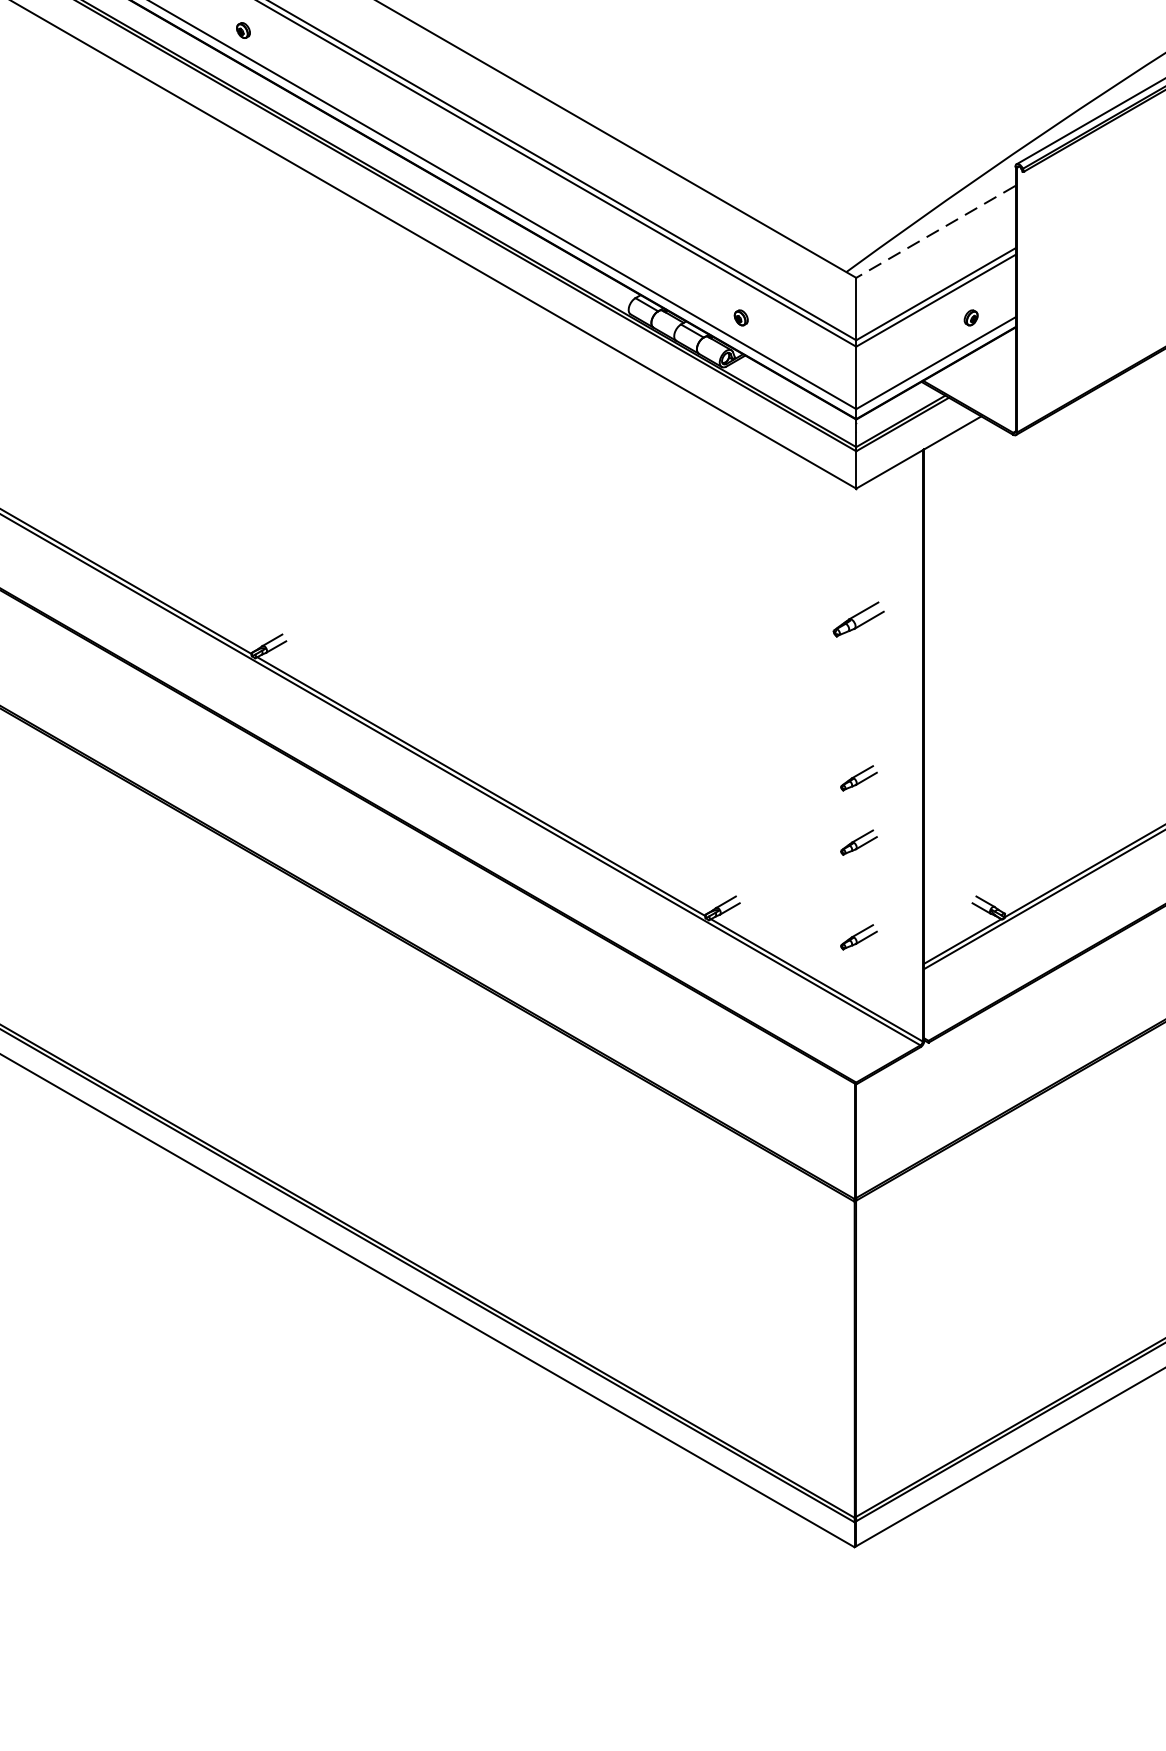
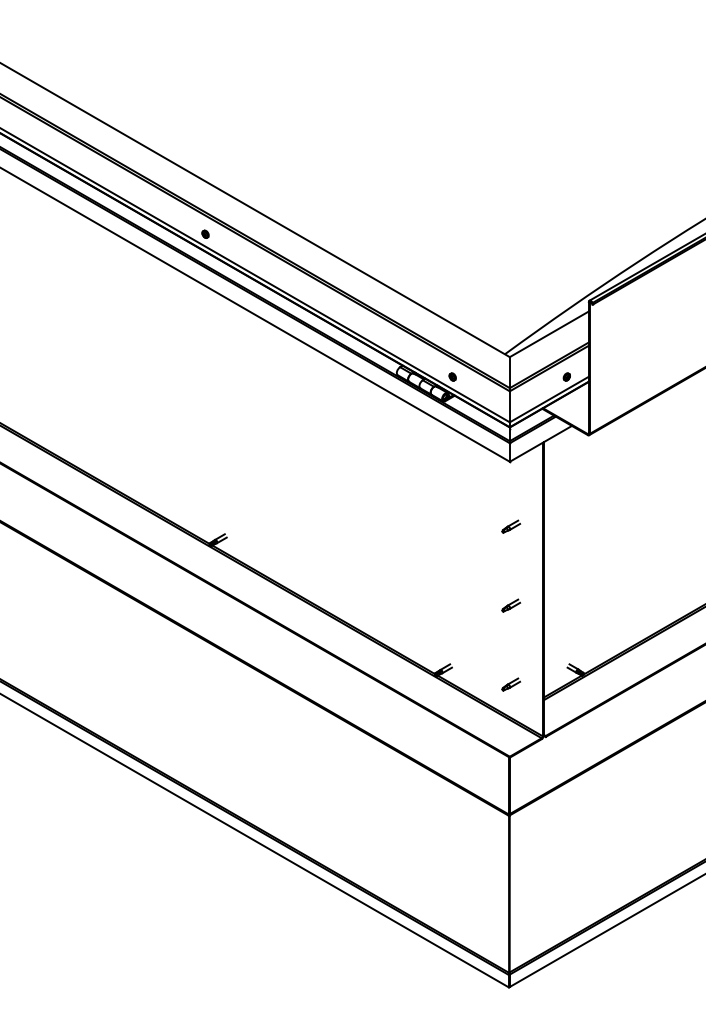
line: (936, 232) -> (549, 334), dashed -> solid
part: (859, 618) -> (511, 526), size x0.71
part: (857, 842) -> (510, 637), removed

